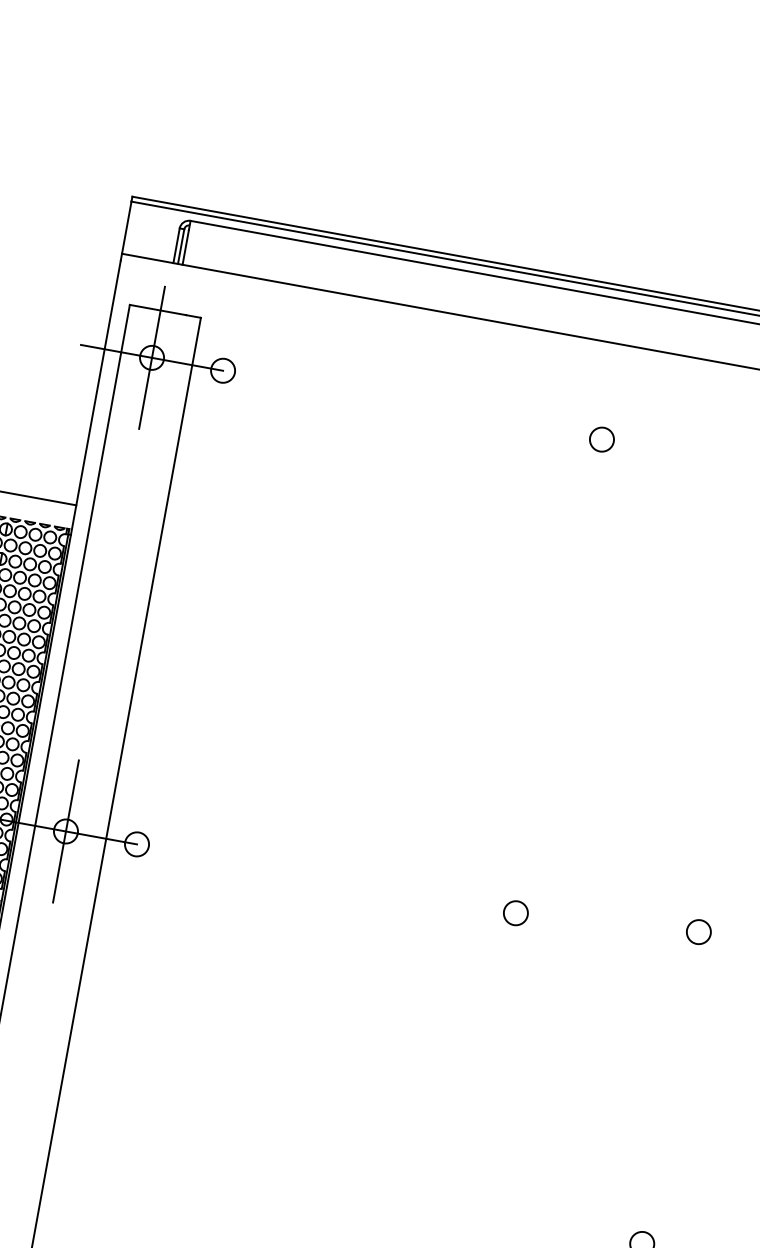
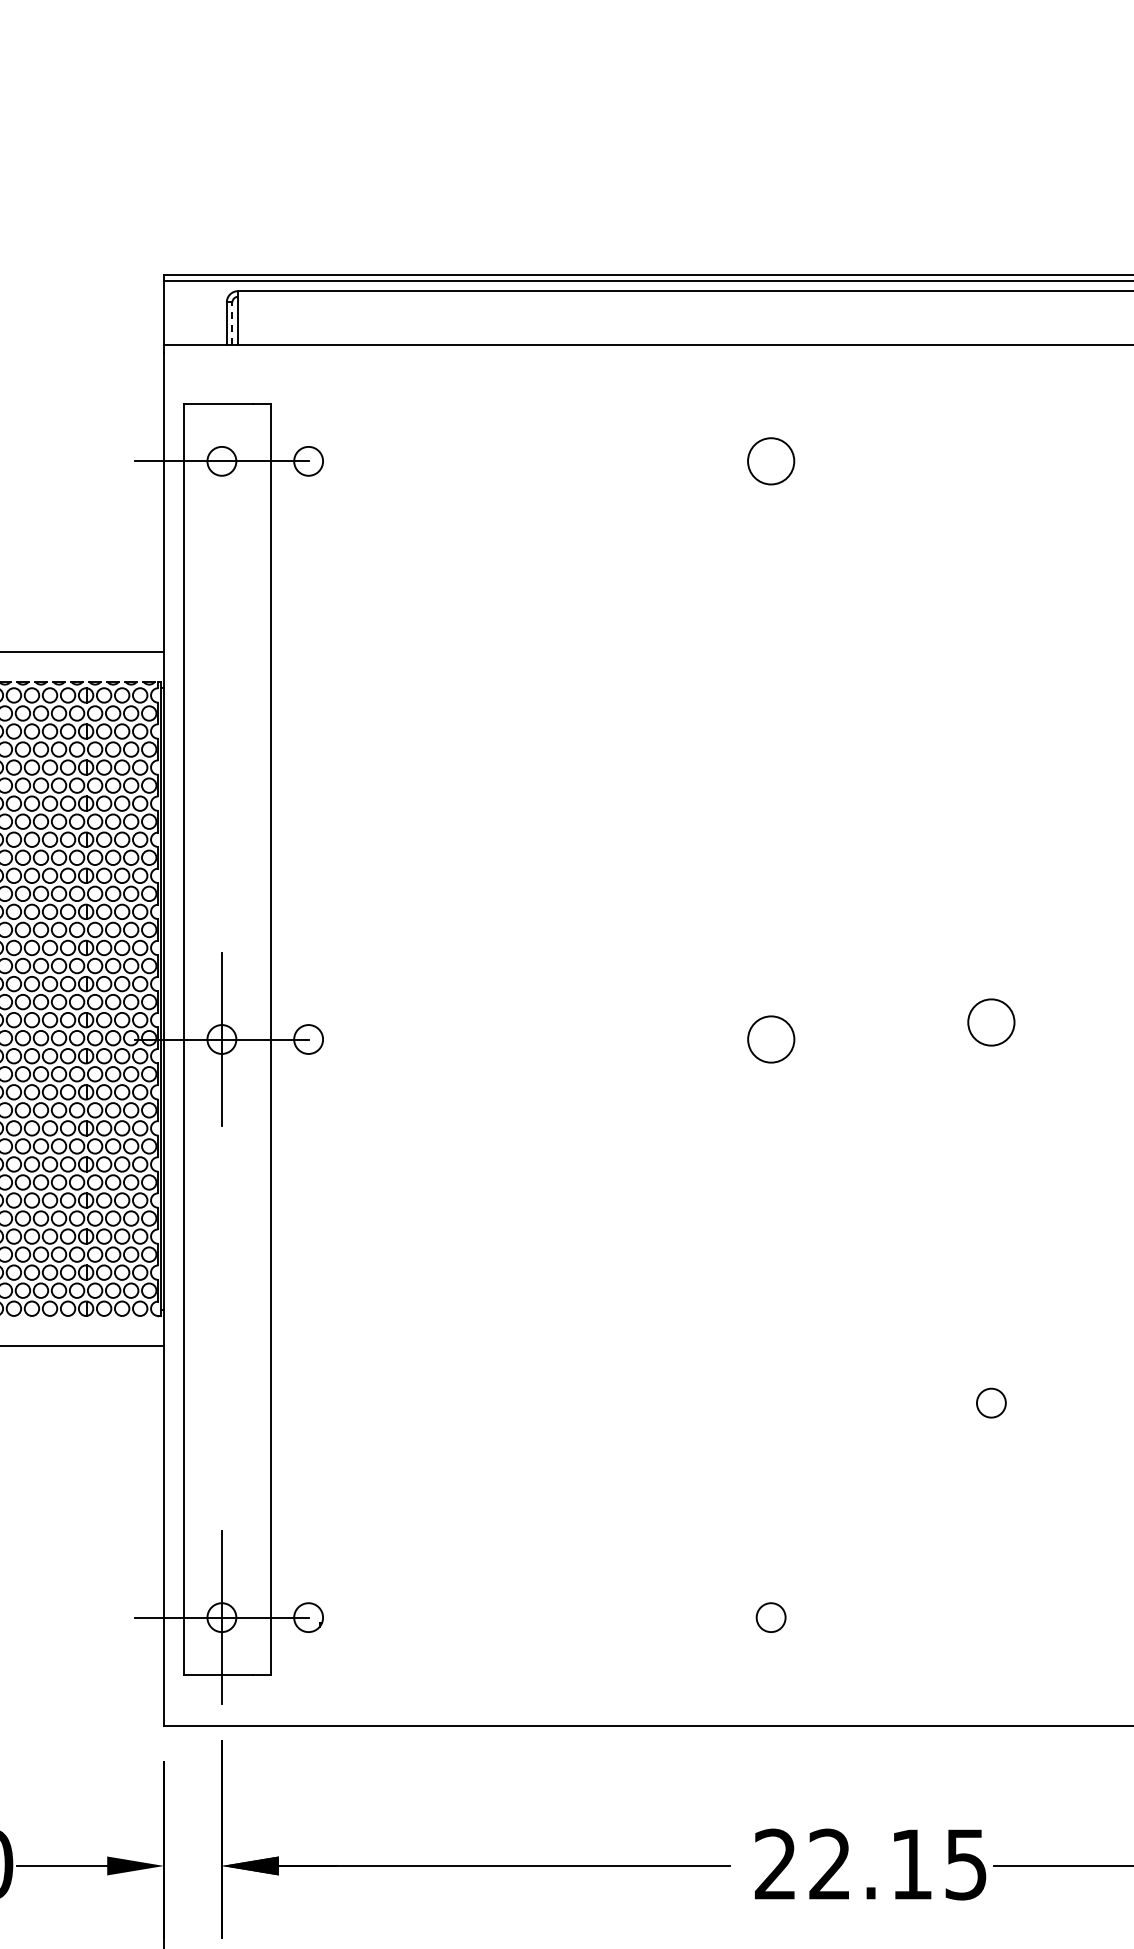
line: (181, 246) -> (232, 323), solid -> dashed
line: (151, 357) -> (221, 461), removed
circle: (601, 438) -> (770, 460), size x1.6
circle: (515, 913) -> (770, 1039), size x1.6
circle: (698, 932) -> (991, 1022), size x1.6

